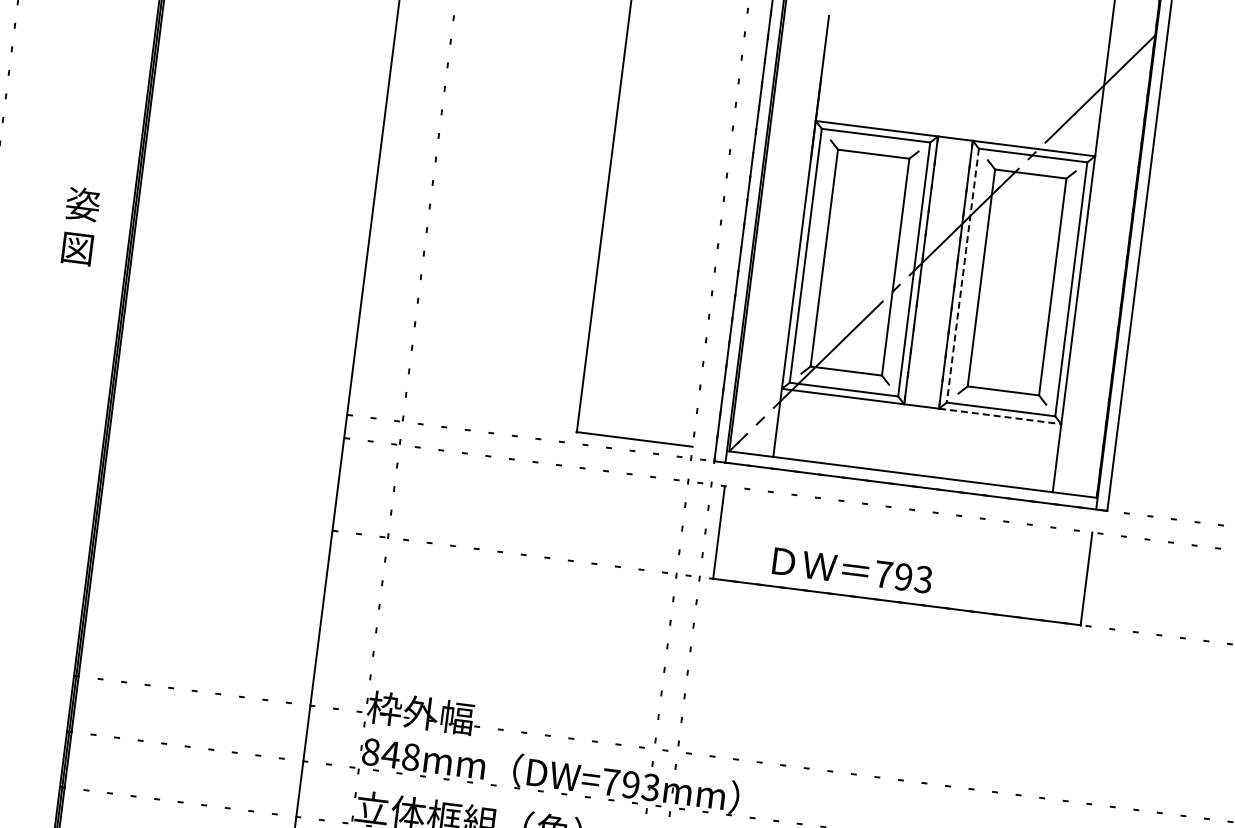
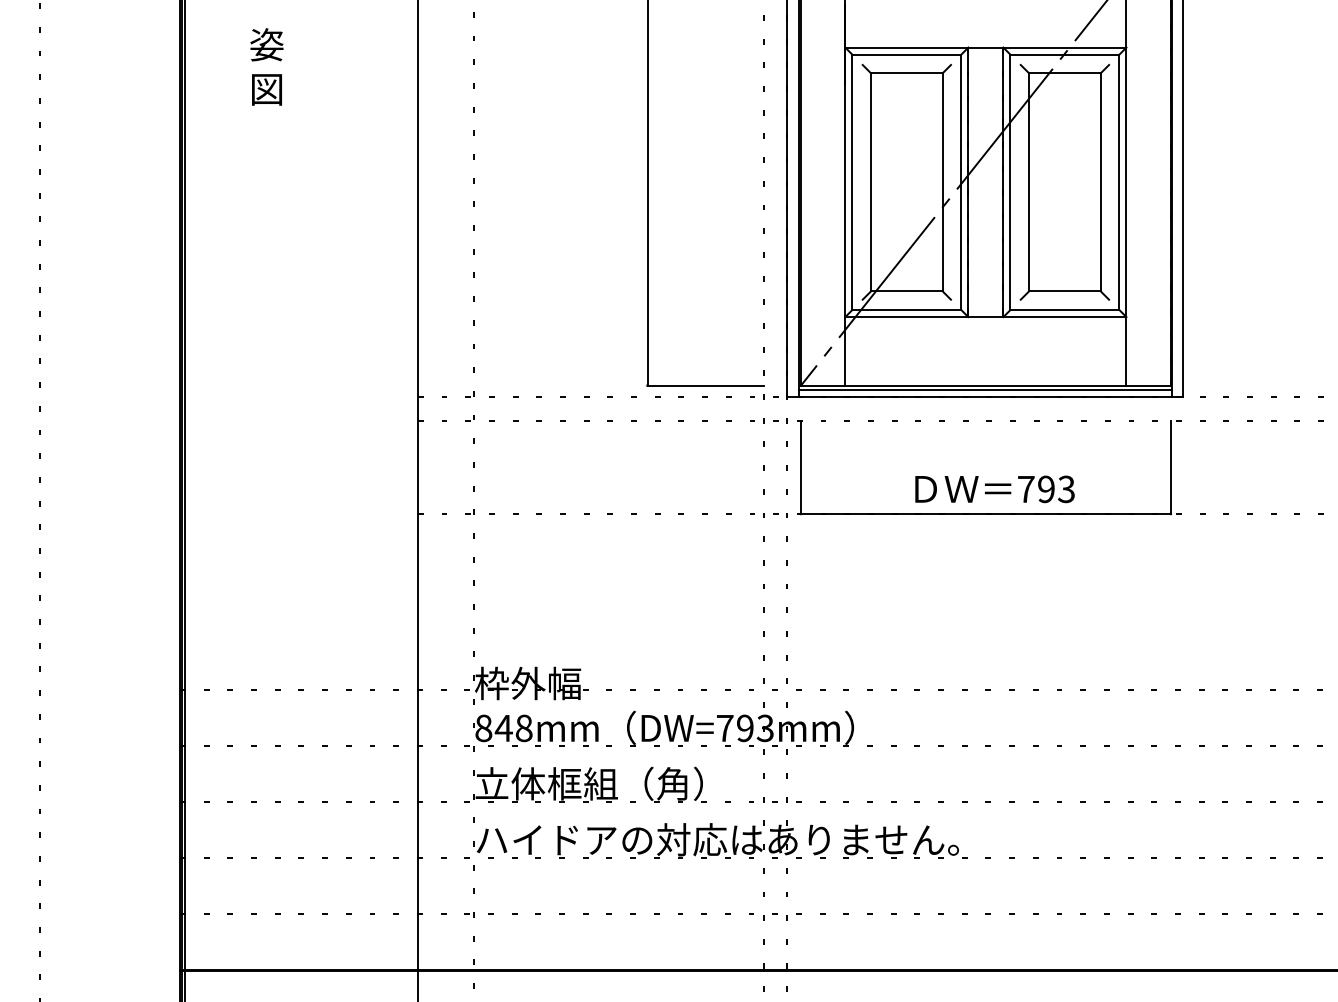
text: (79, 225) -> (266, 66), moved
line: (962, 275) -> (1010, 182), dashed -> solid
line: (999, 416) -> (1064, 317), dashed -> solid
line: (911, 479) -> (984, 390), added
text: (852, 570) -> (994, 489), moved

